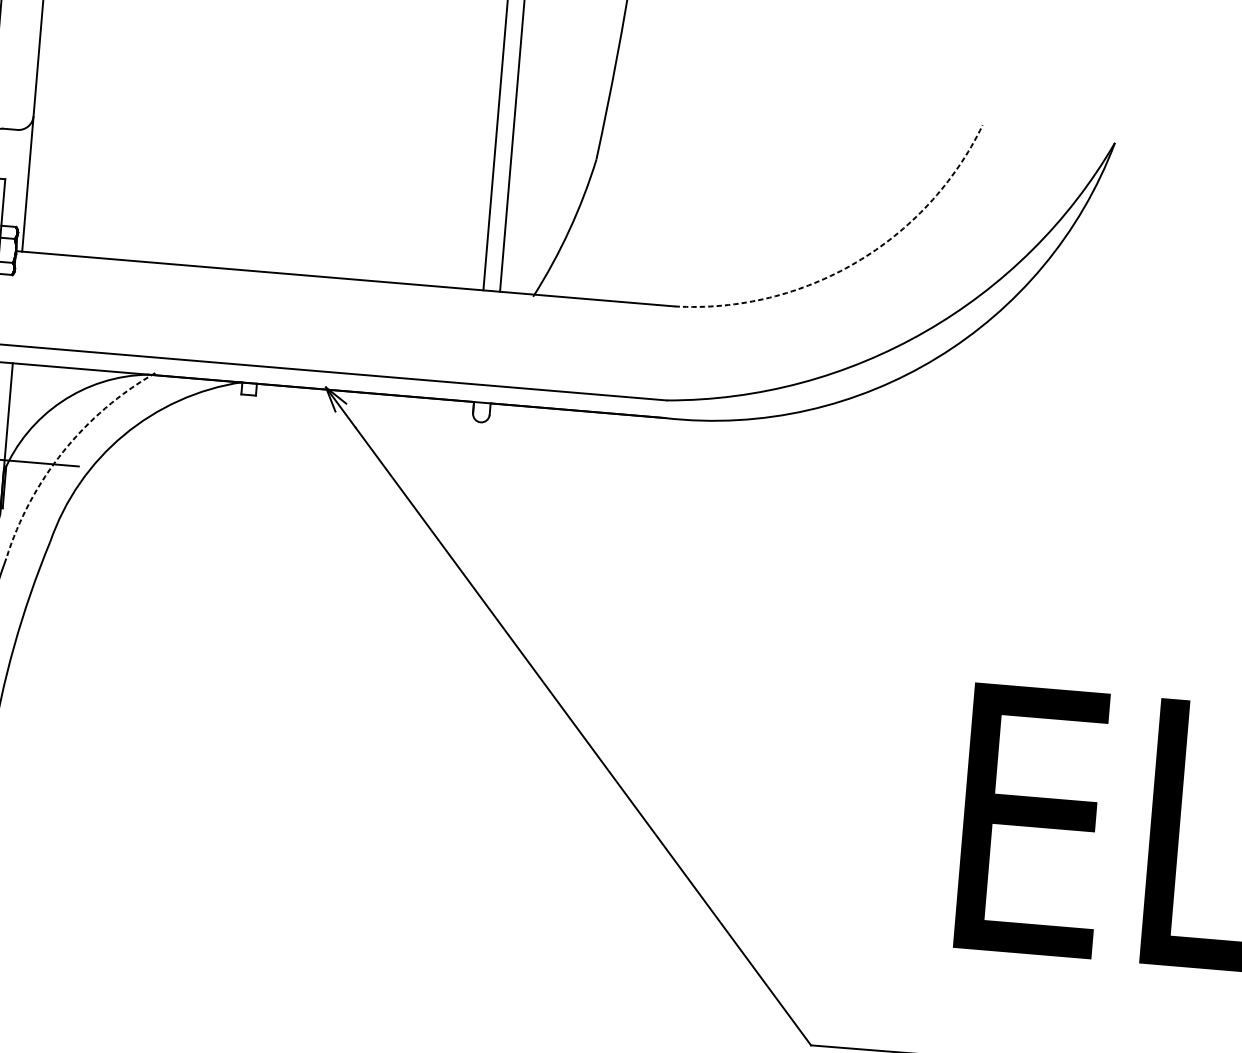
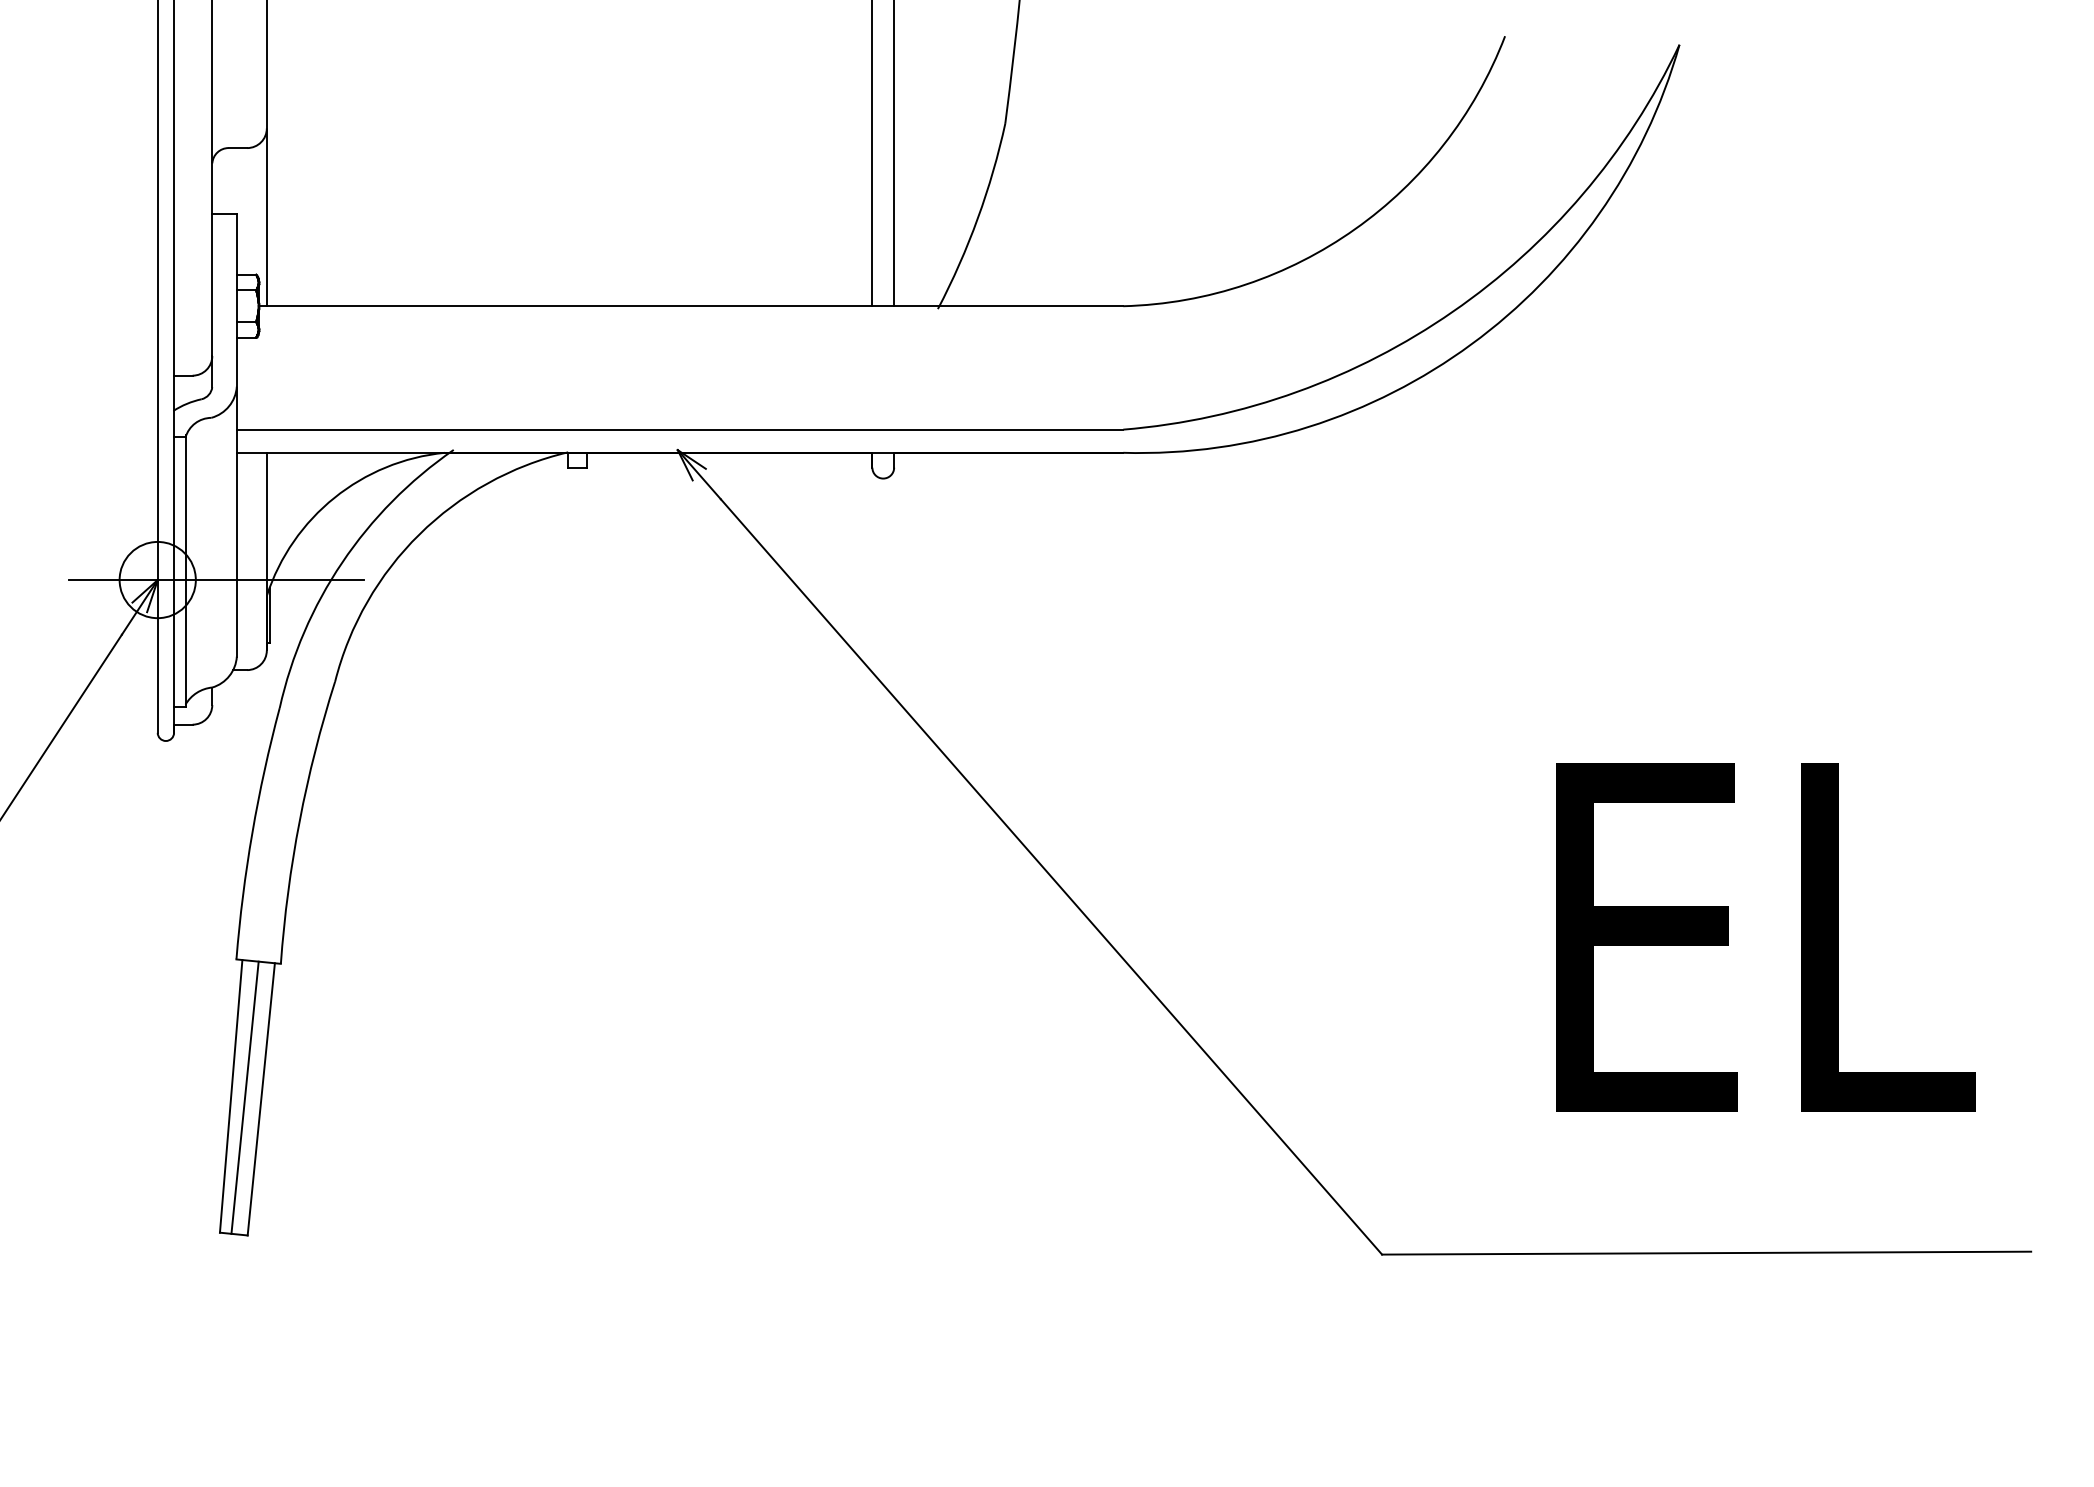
arc: (856, 262) -> (1355, 229), dashed -> solid
arc: (63, 451) -> (342, 562), dashed -> solid

